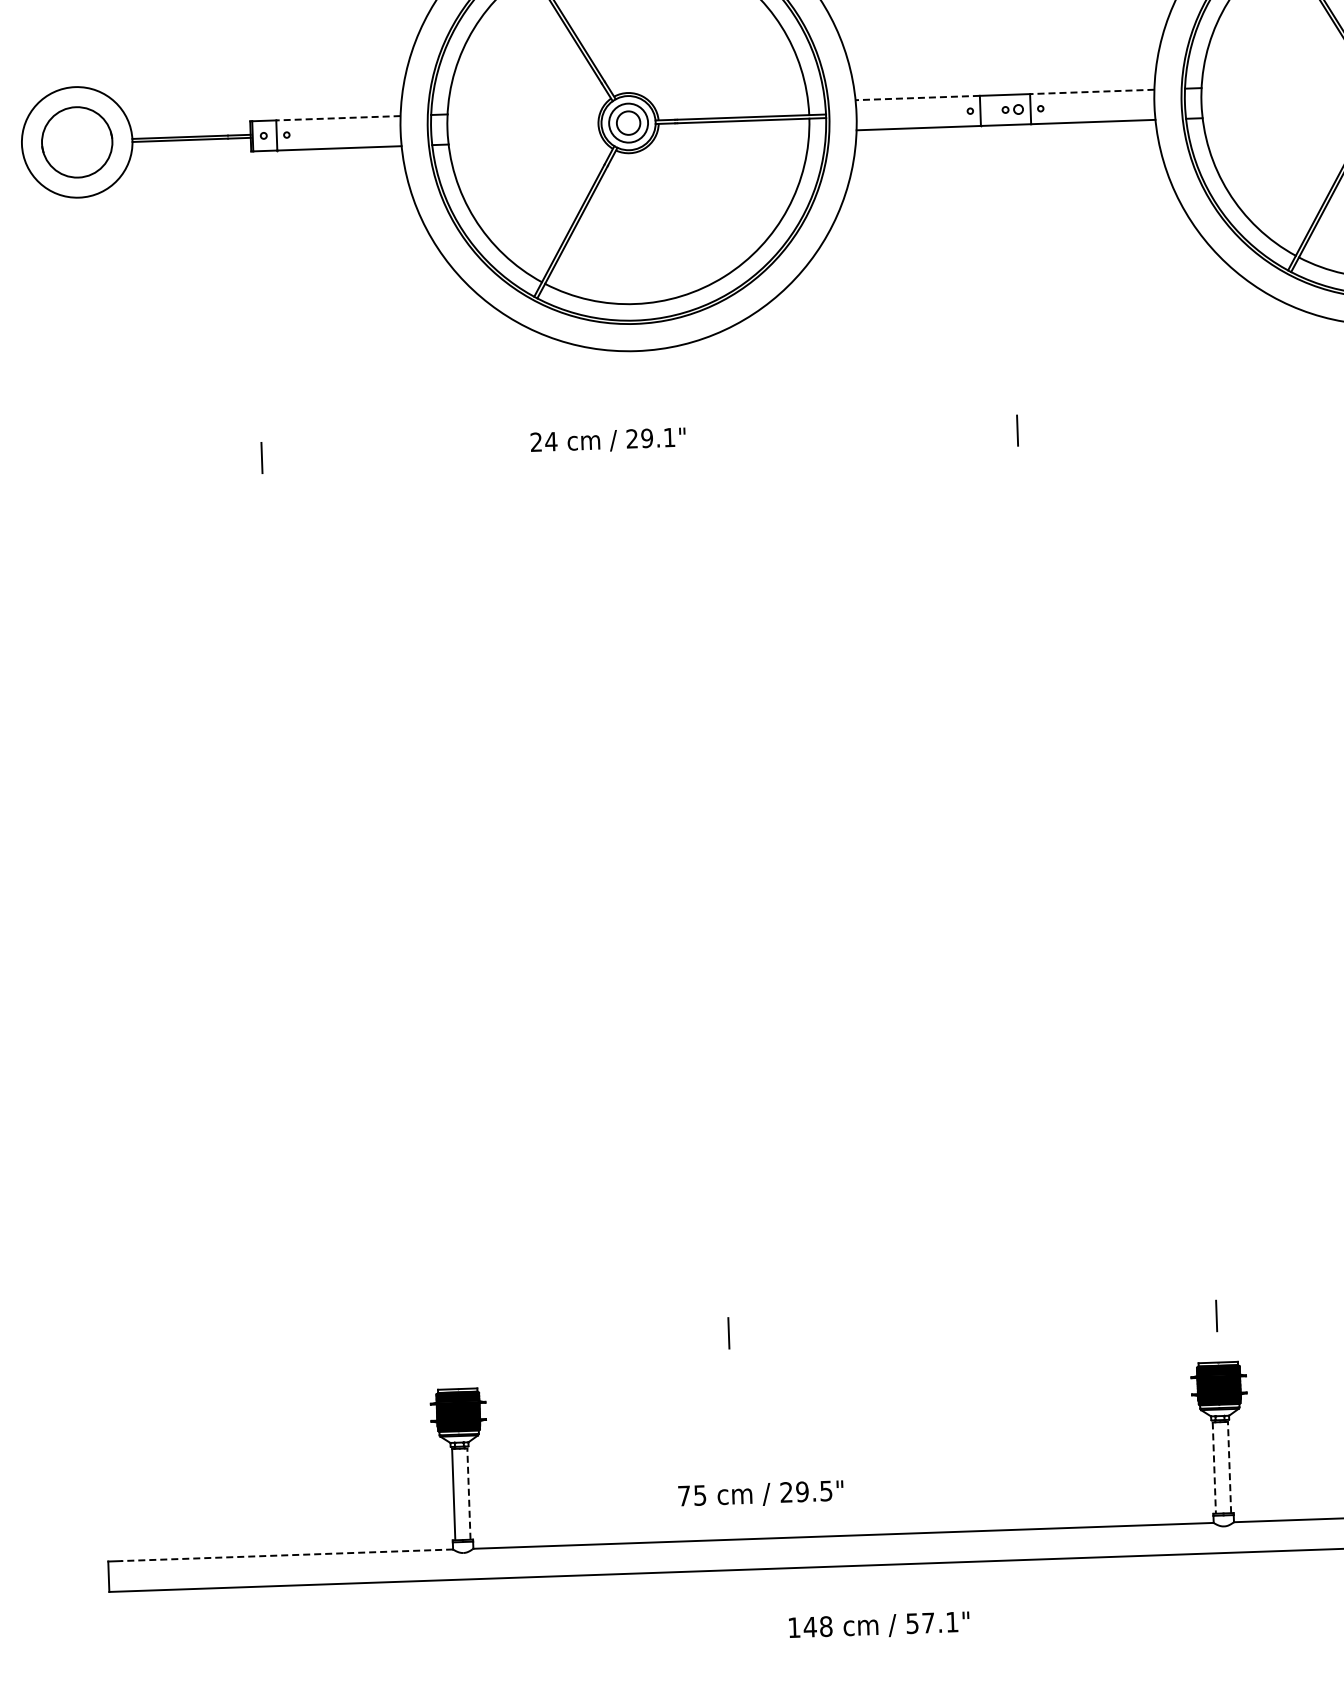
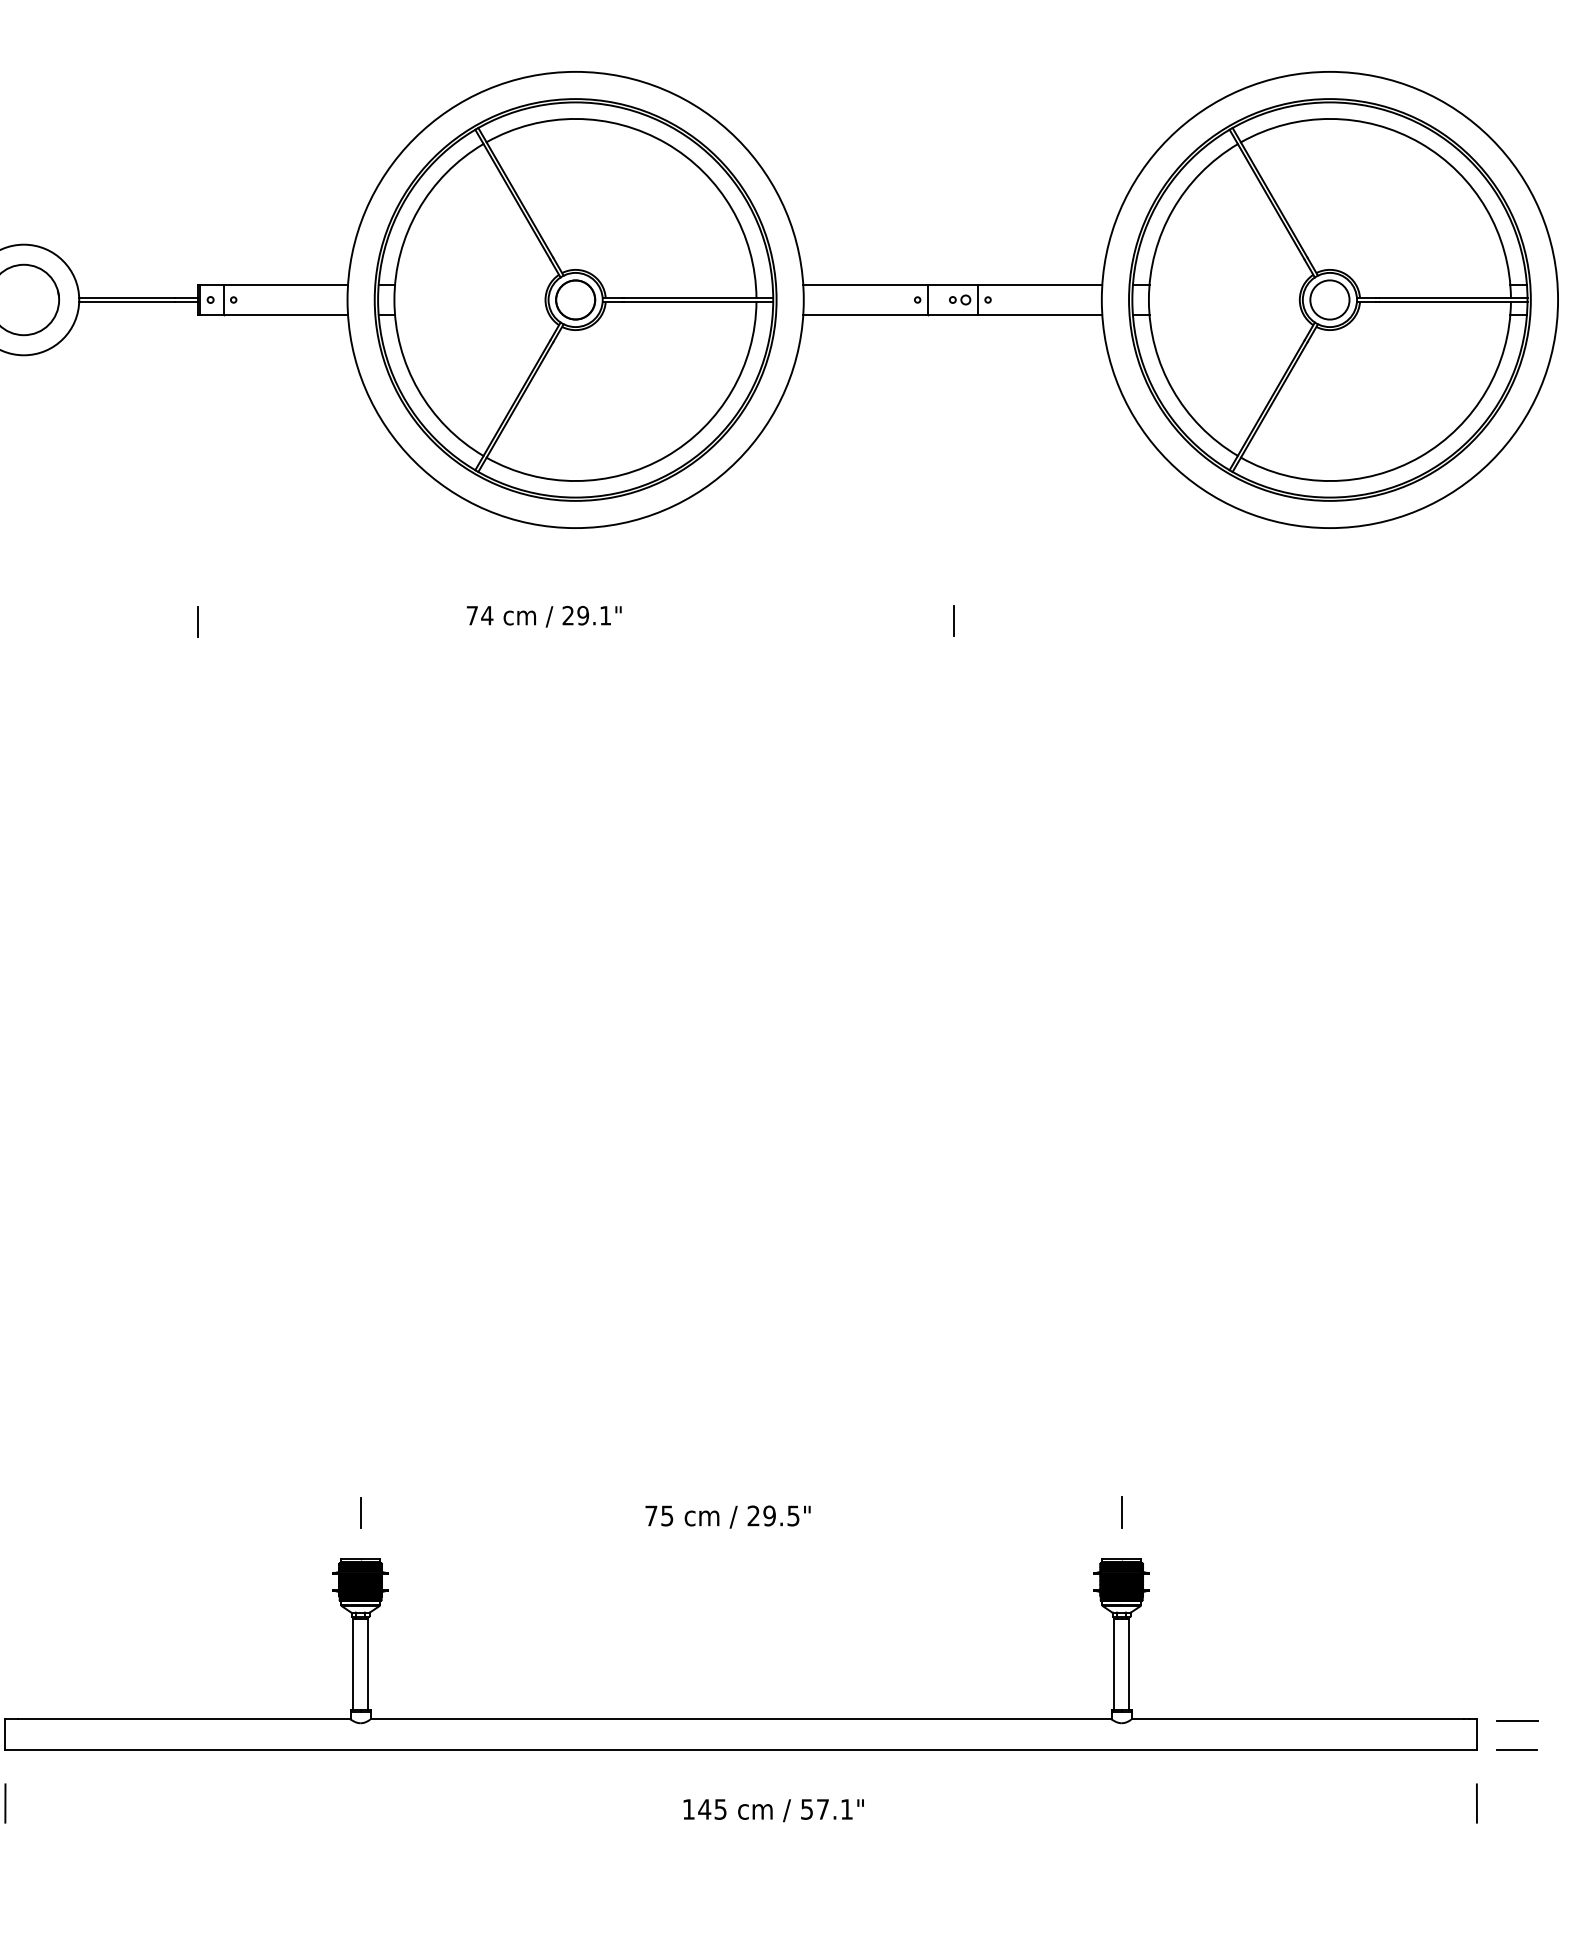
line: (1091, 91) -> (1039, 284), dashed -> solid
line: (916, 97) -> (864, 284), dashed -> solid
line: (338, 117) -> (285, 284), dashed -> solid
circle: (628, 122) -> (575, 299), size x1.67
text: (535, 442) -> (471, 615), 24 -> 74
line: (728, 1332) -> (360, 1512), moved
line: (1229, 1467) -> (1129, 1664), dashed -> solid
line: (1214, 1468) -> (1114, 1664), dashed -> solid
text: (760, 1493) -> (727, 1516), moved
line: (469, 1494) -> (368, 1664), dashed -> solid
line: (286, 1555) -> (183, 1719), dashed -> solid
text: (826, 1626) -> (720, 1809), 148 -> 145
line: (111, 1645) -> (5, 1803), added

